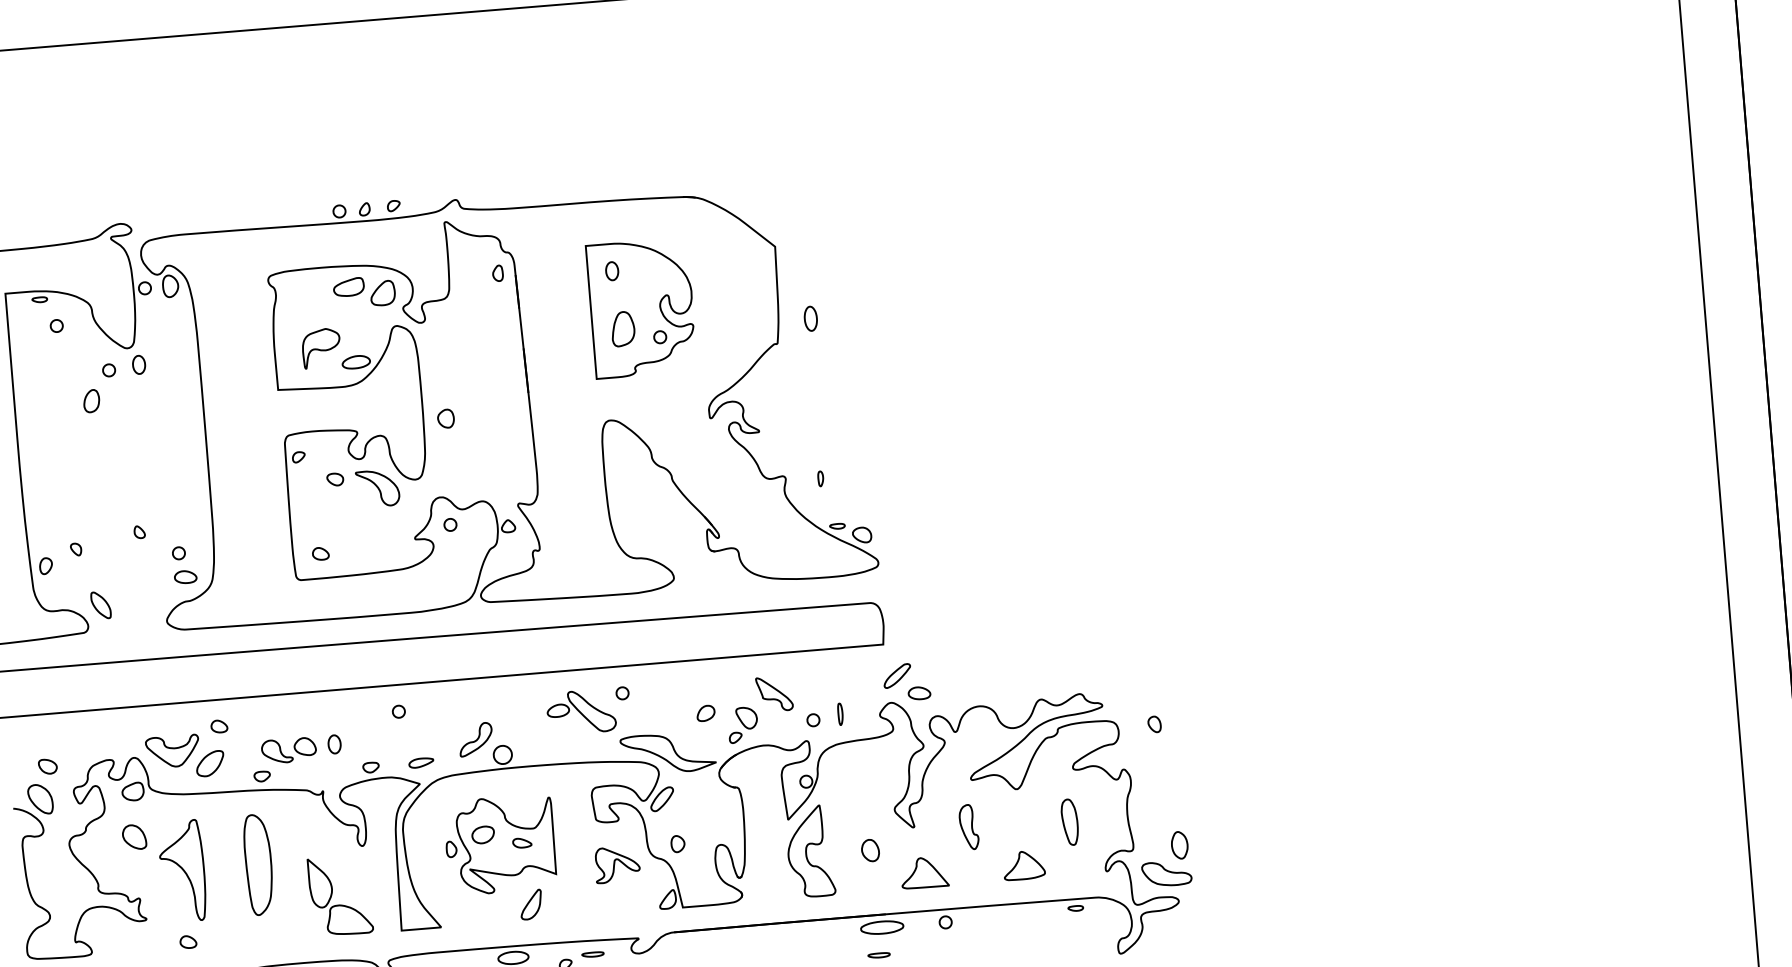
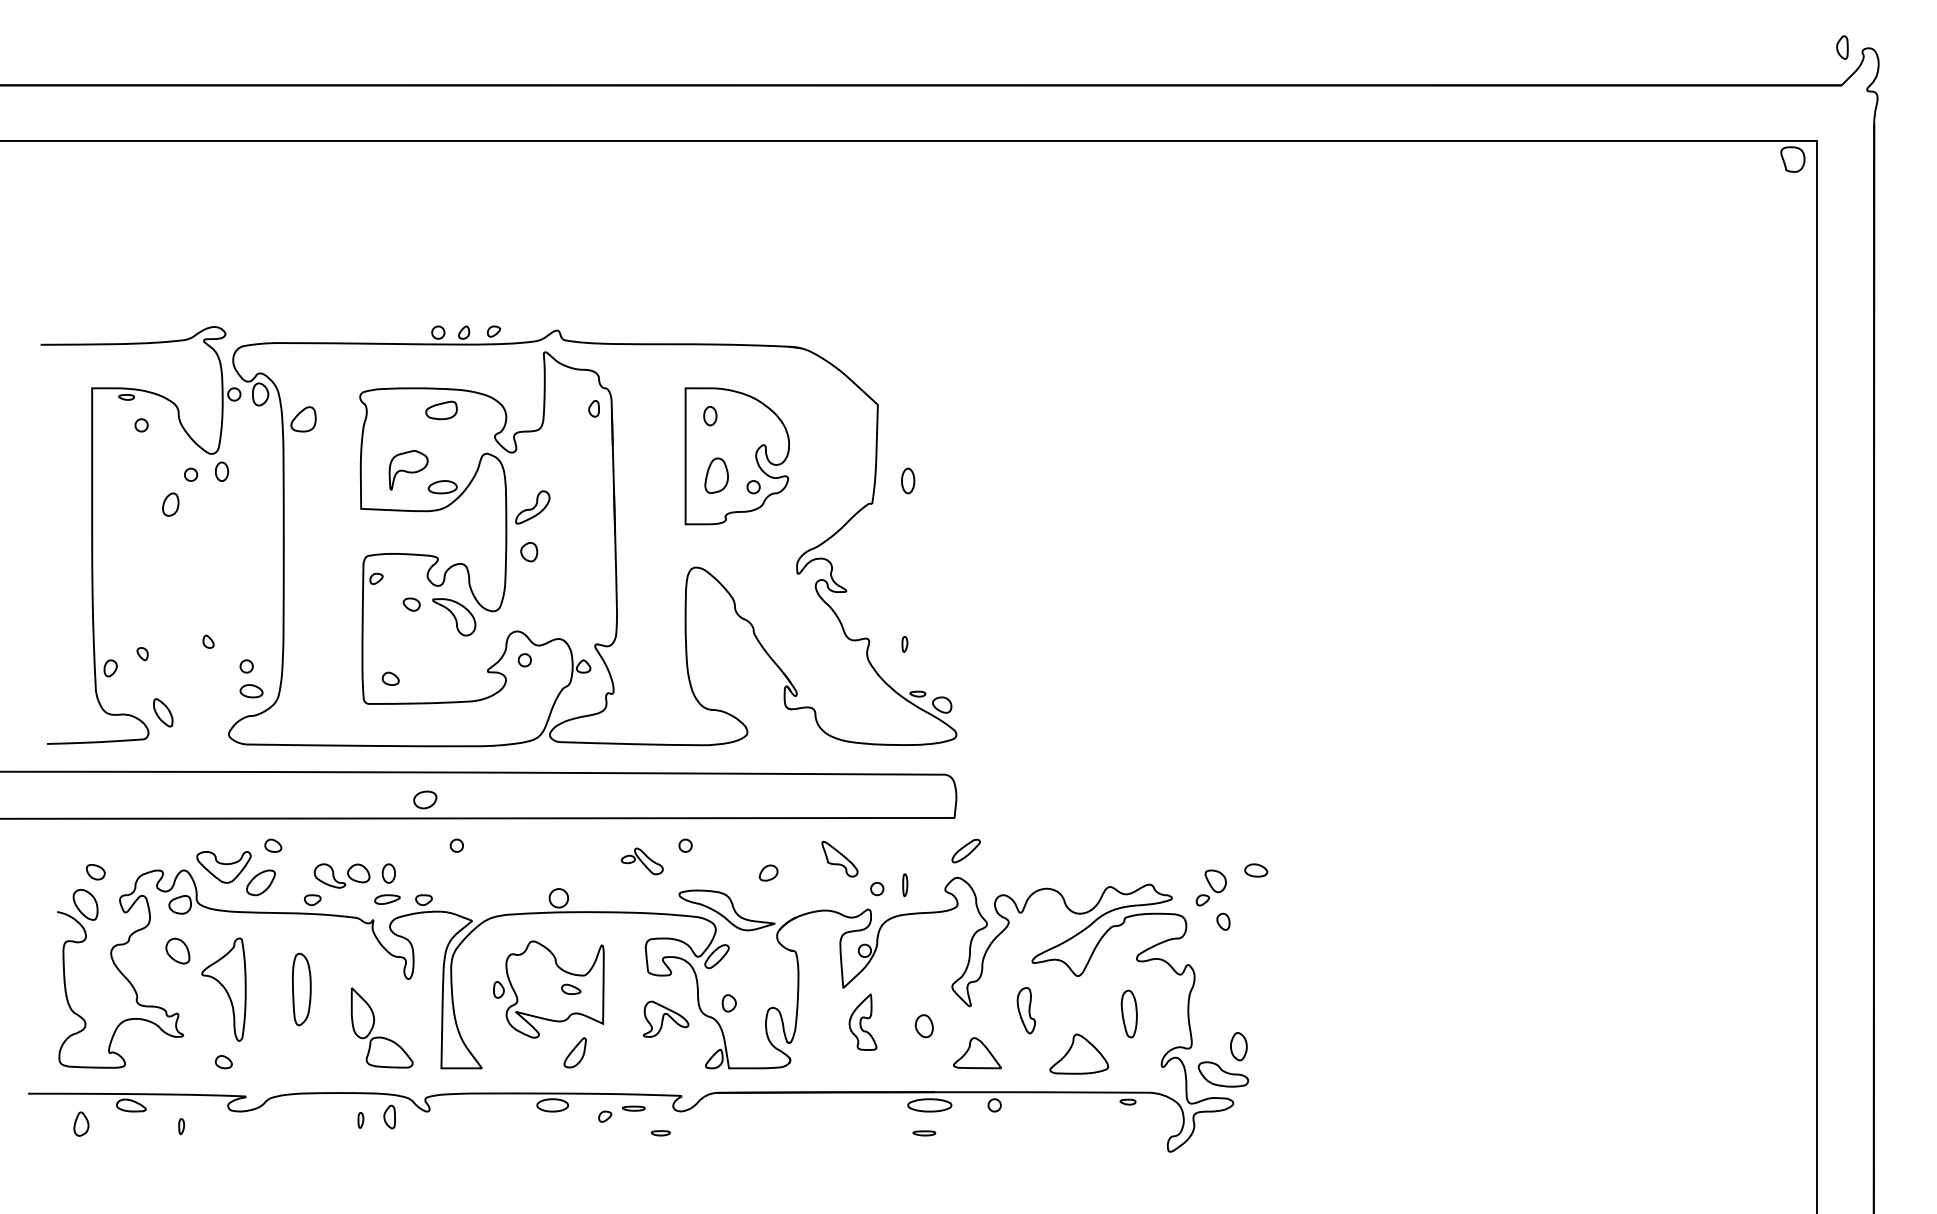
part: (382, 293) -> (303, 419), moved
part: (919, 693) -> (1256, 870), moved
part: (581, 712) -> (642, 861), size x0.6
part: (742, 724) -> (1210, 887), moved
part: (475, 739) -> (532, 507), moved
part: (421, 762) -> (387, 899), moved
part: (483, 834) -> (425, 799), moved
part: (809, 851) -> (862, 1022), size x0.6
part: (258, 864) -> (301, 989), size x0.7
part: (1023, 864) -> (1078, 1053), size x1.4

